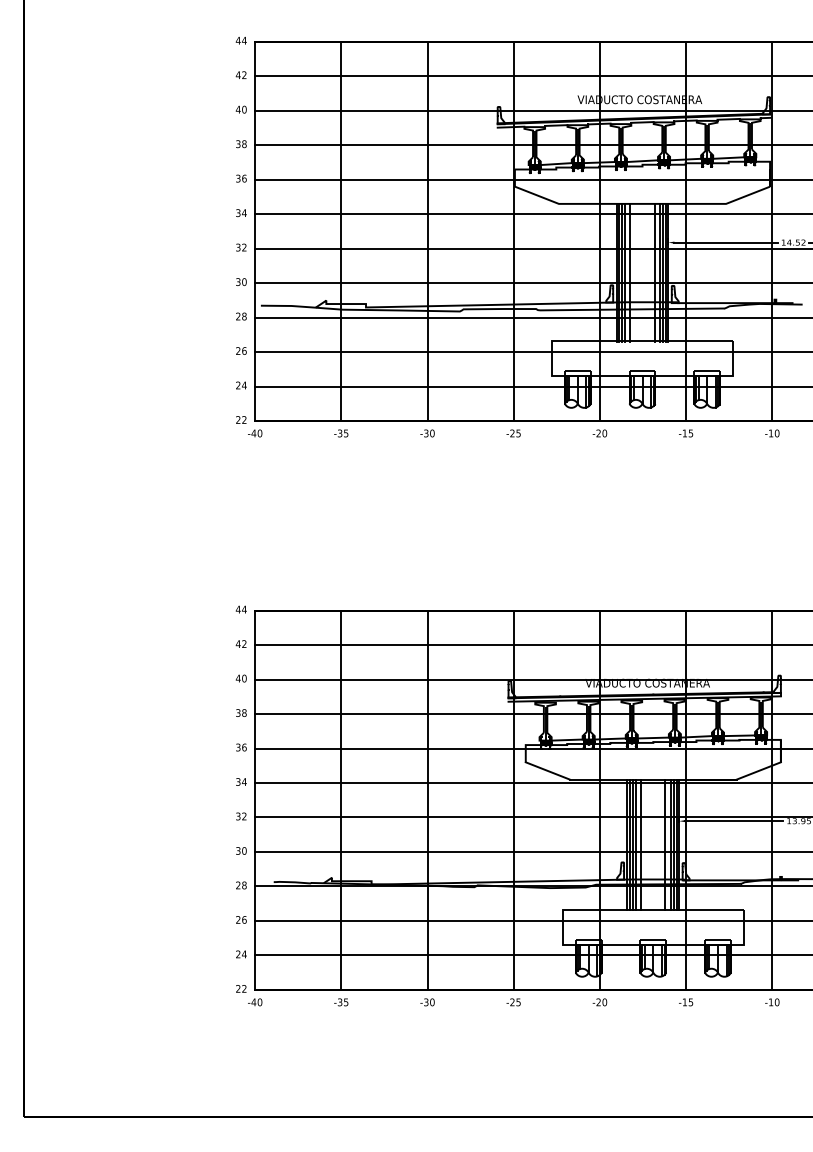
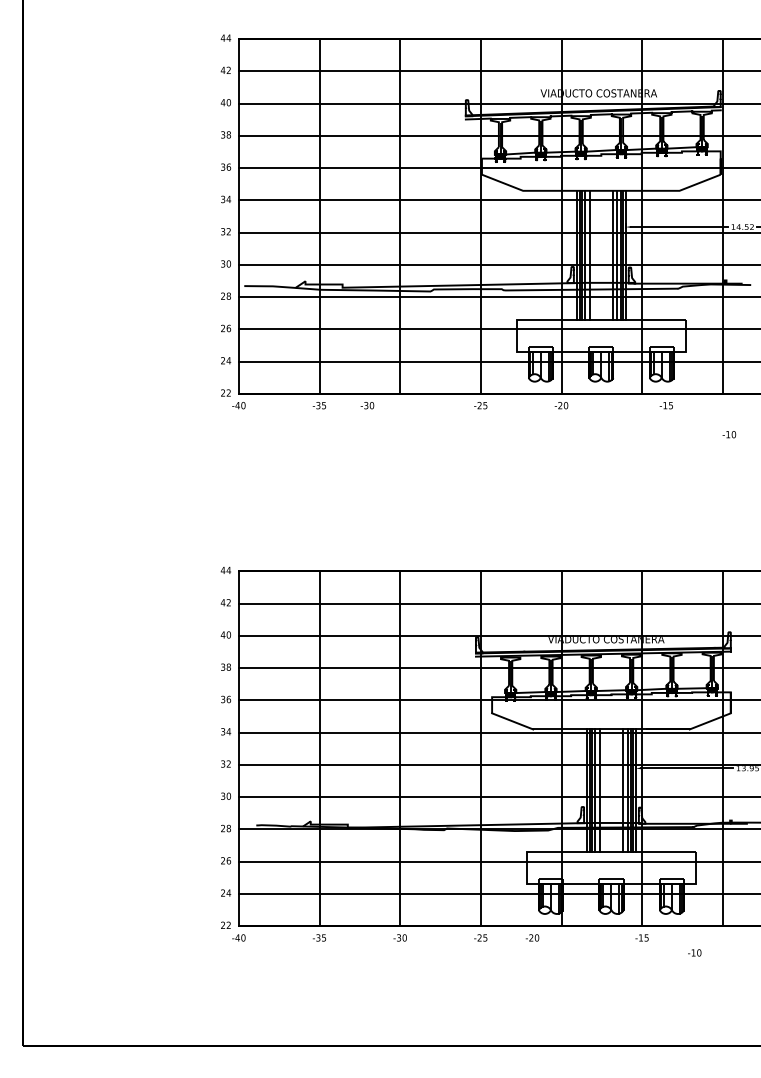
text: (427, 433) -> (367, 405), moved
text: (686, 433) -> (666, 405), moved
text: (772, 433) -> (729, 434), moved
text: (599, 1002) -> (532, 938), moved
text: (772, 1002) -> (694, 953), moved

